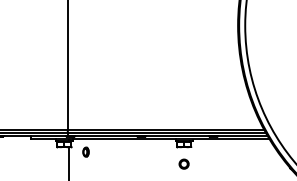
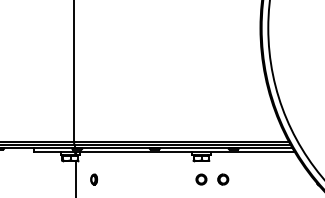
part: (85, 151) -> (93, 178), moved
part: (203, 163) -> (222, 178), added

